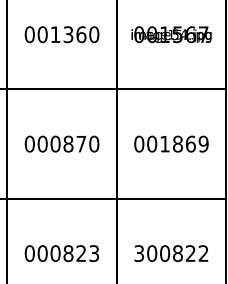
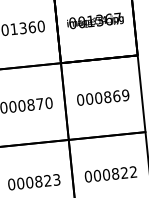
text: (177, 34) -> (99, 20), 001567 -> 001367
text: (165, 143) -> (98, 97), 001869 -> 000869
text: (139, 253) -> (88, 176), 300822 -> 000822

